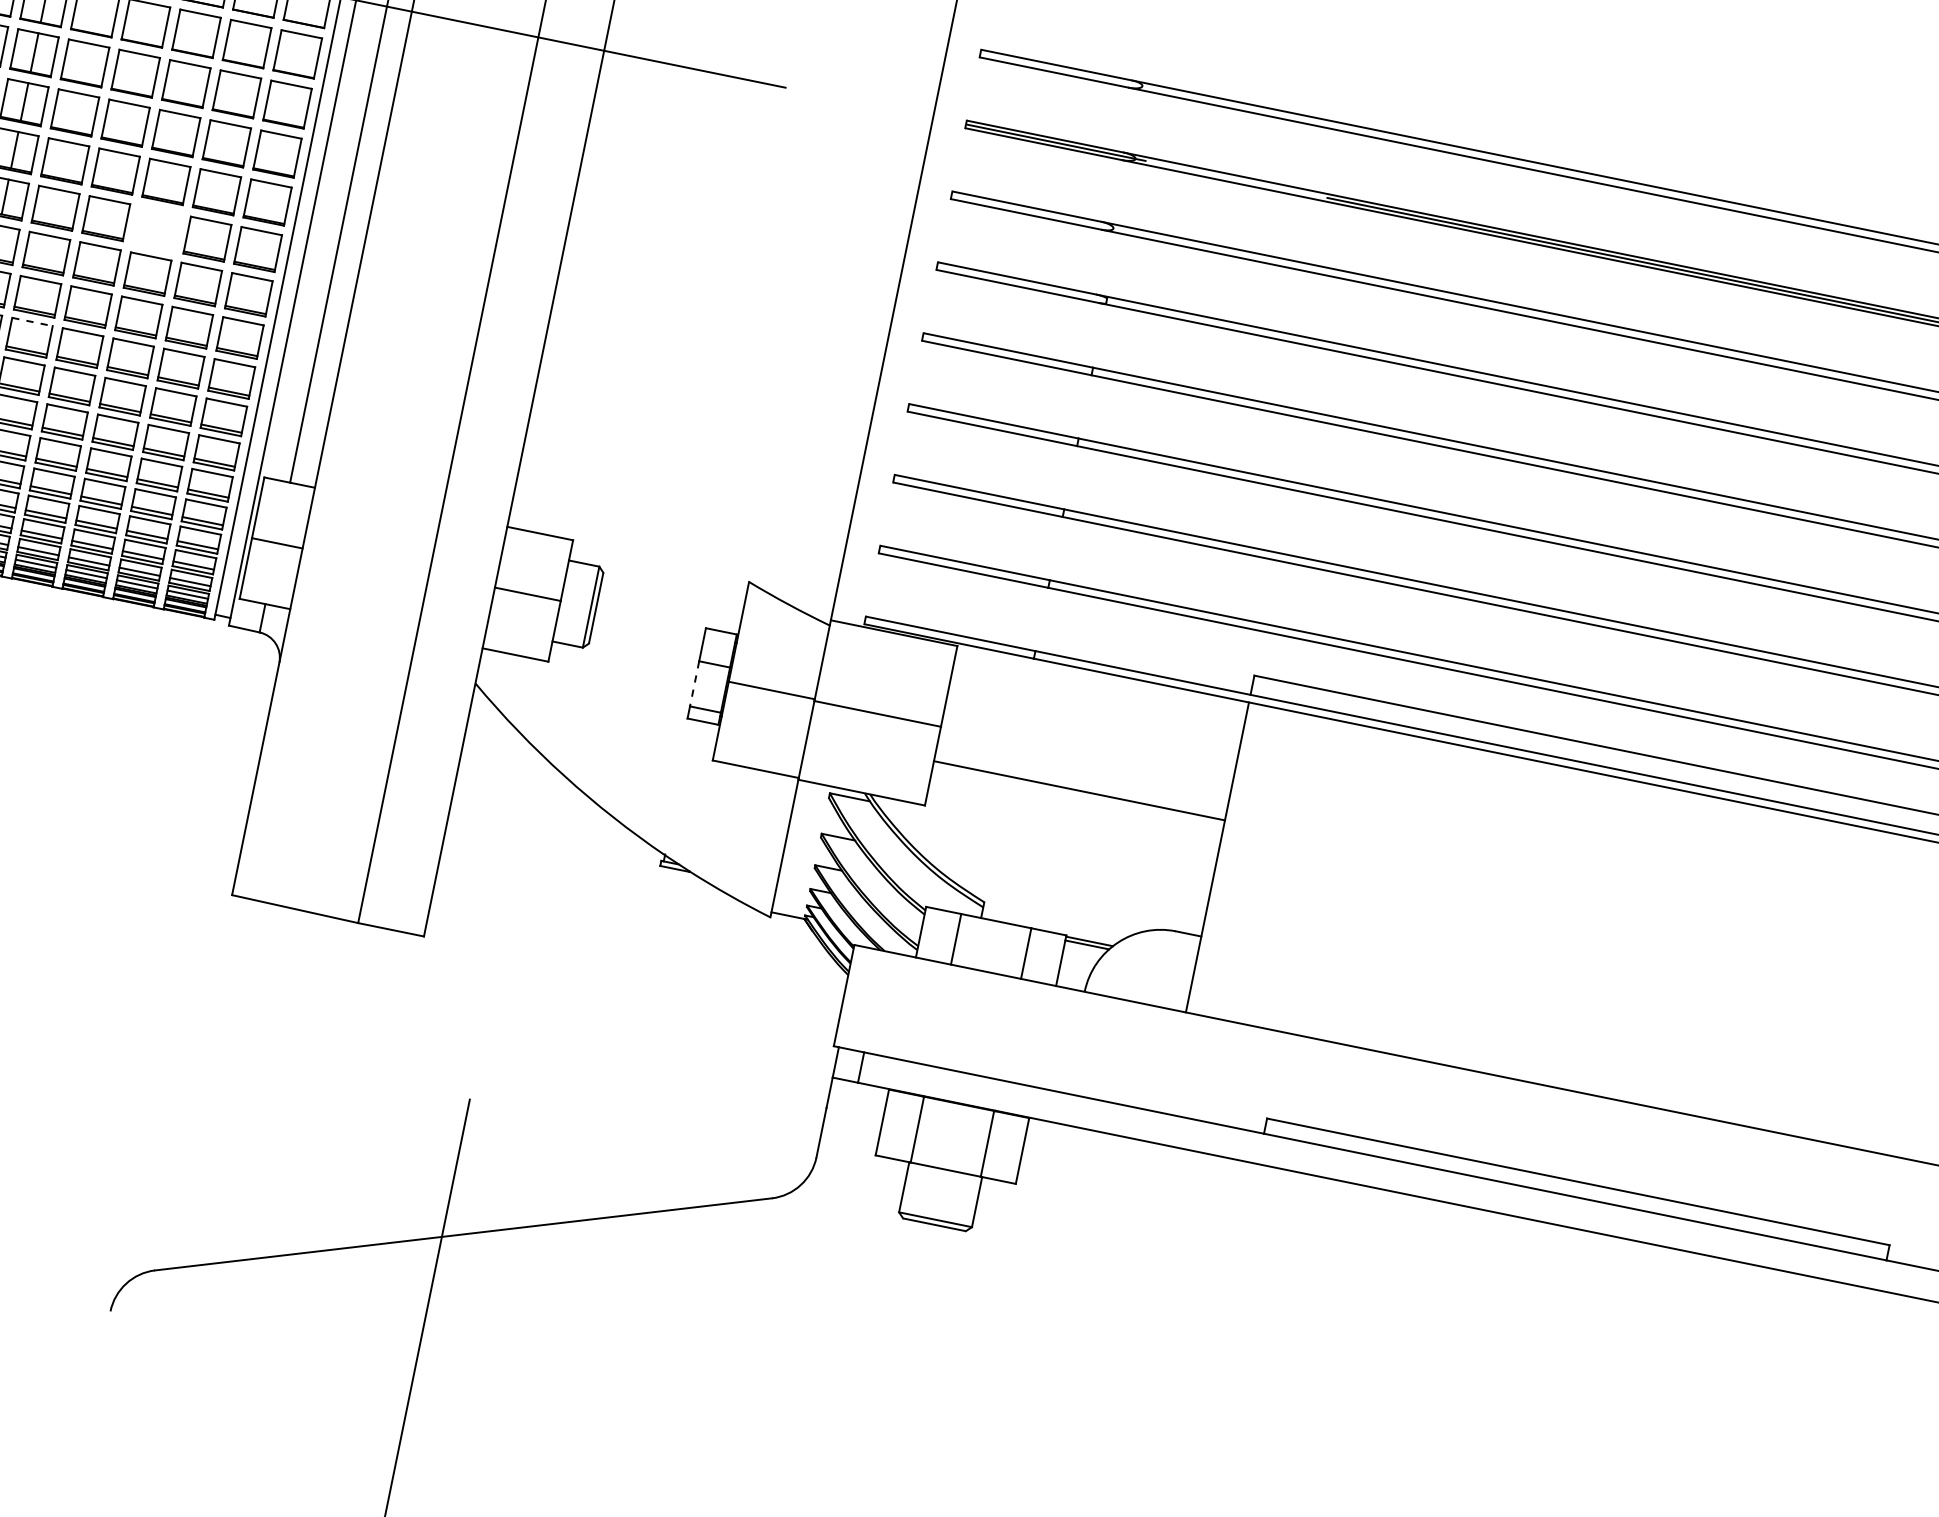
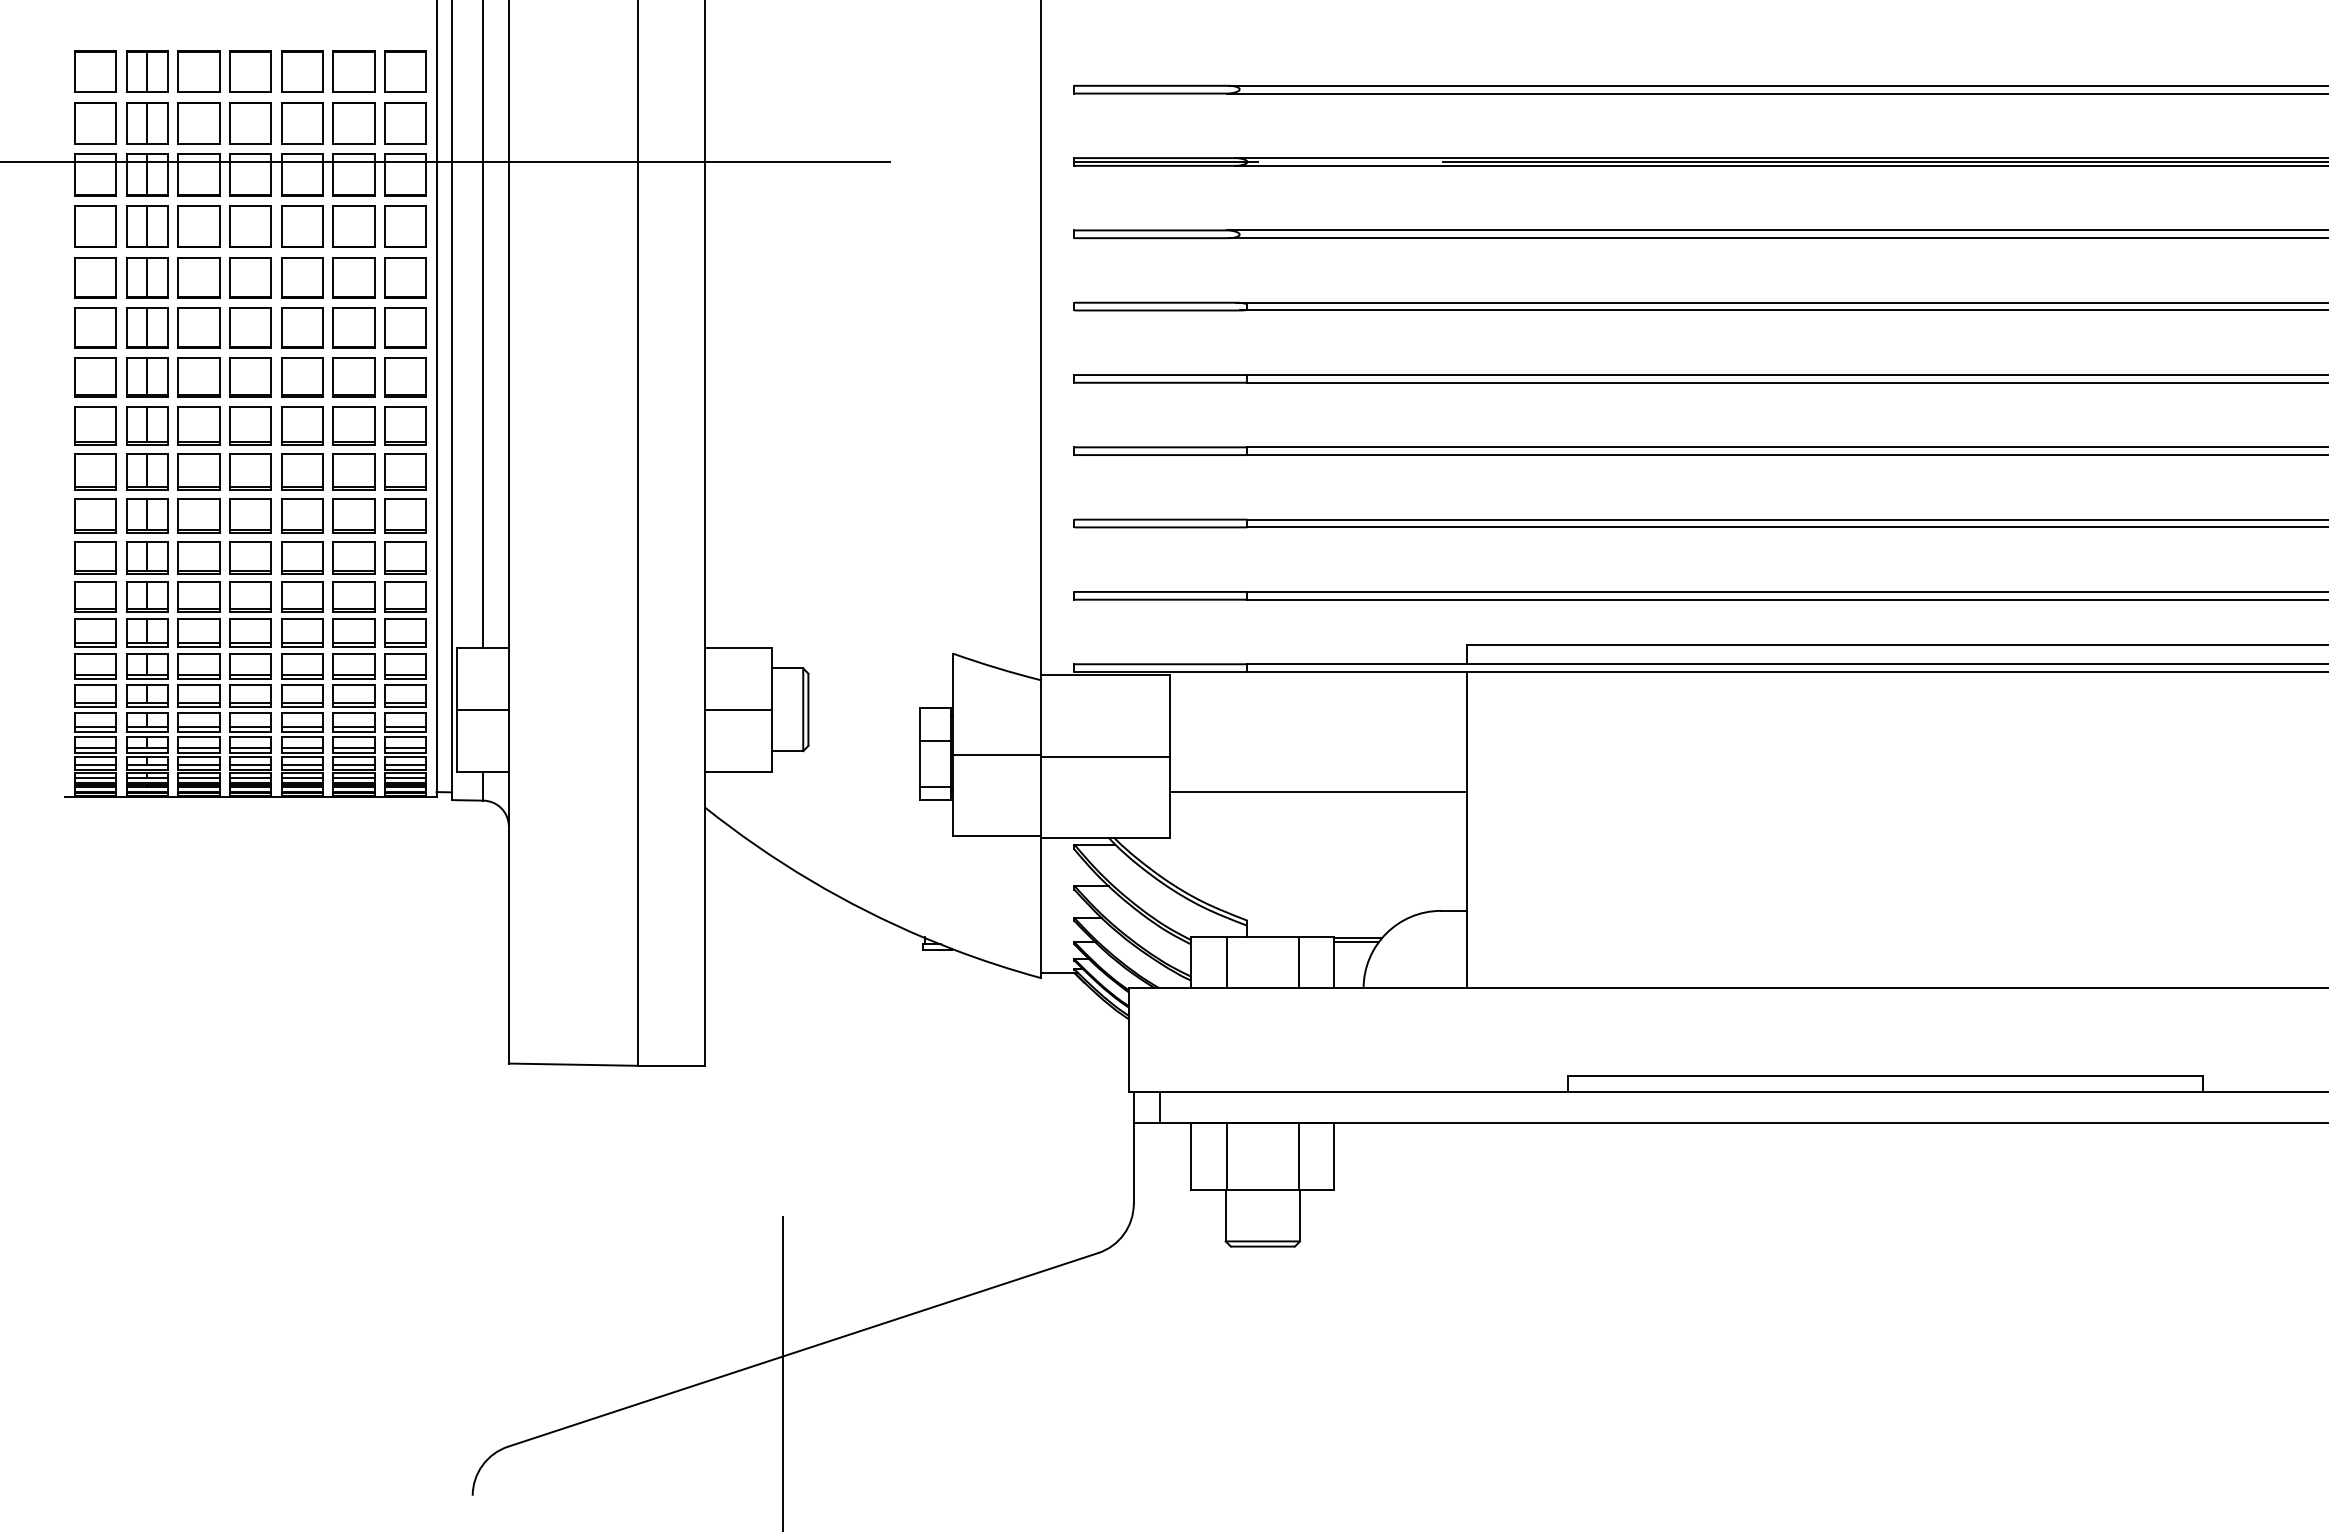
part: (157, 228) -> (302, 425), added
line: (32, 321) -> (198, 541), dashed -> solid
line: (694, 683) -> (919, 764), dashed -> solid

